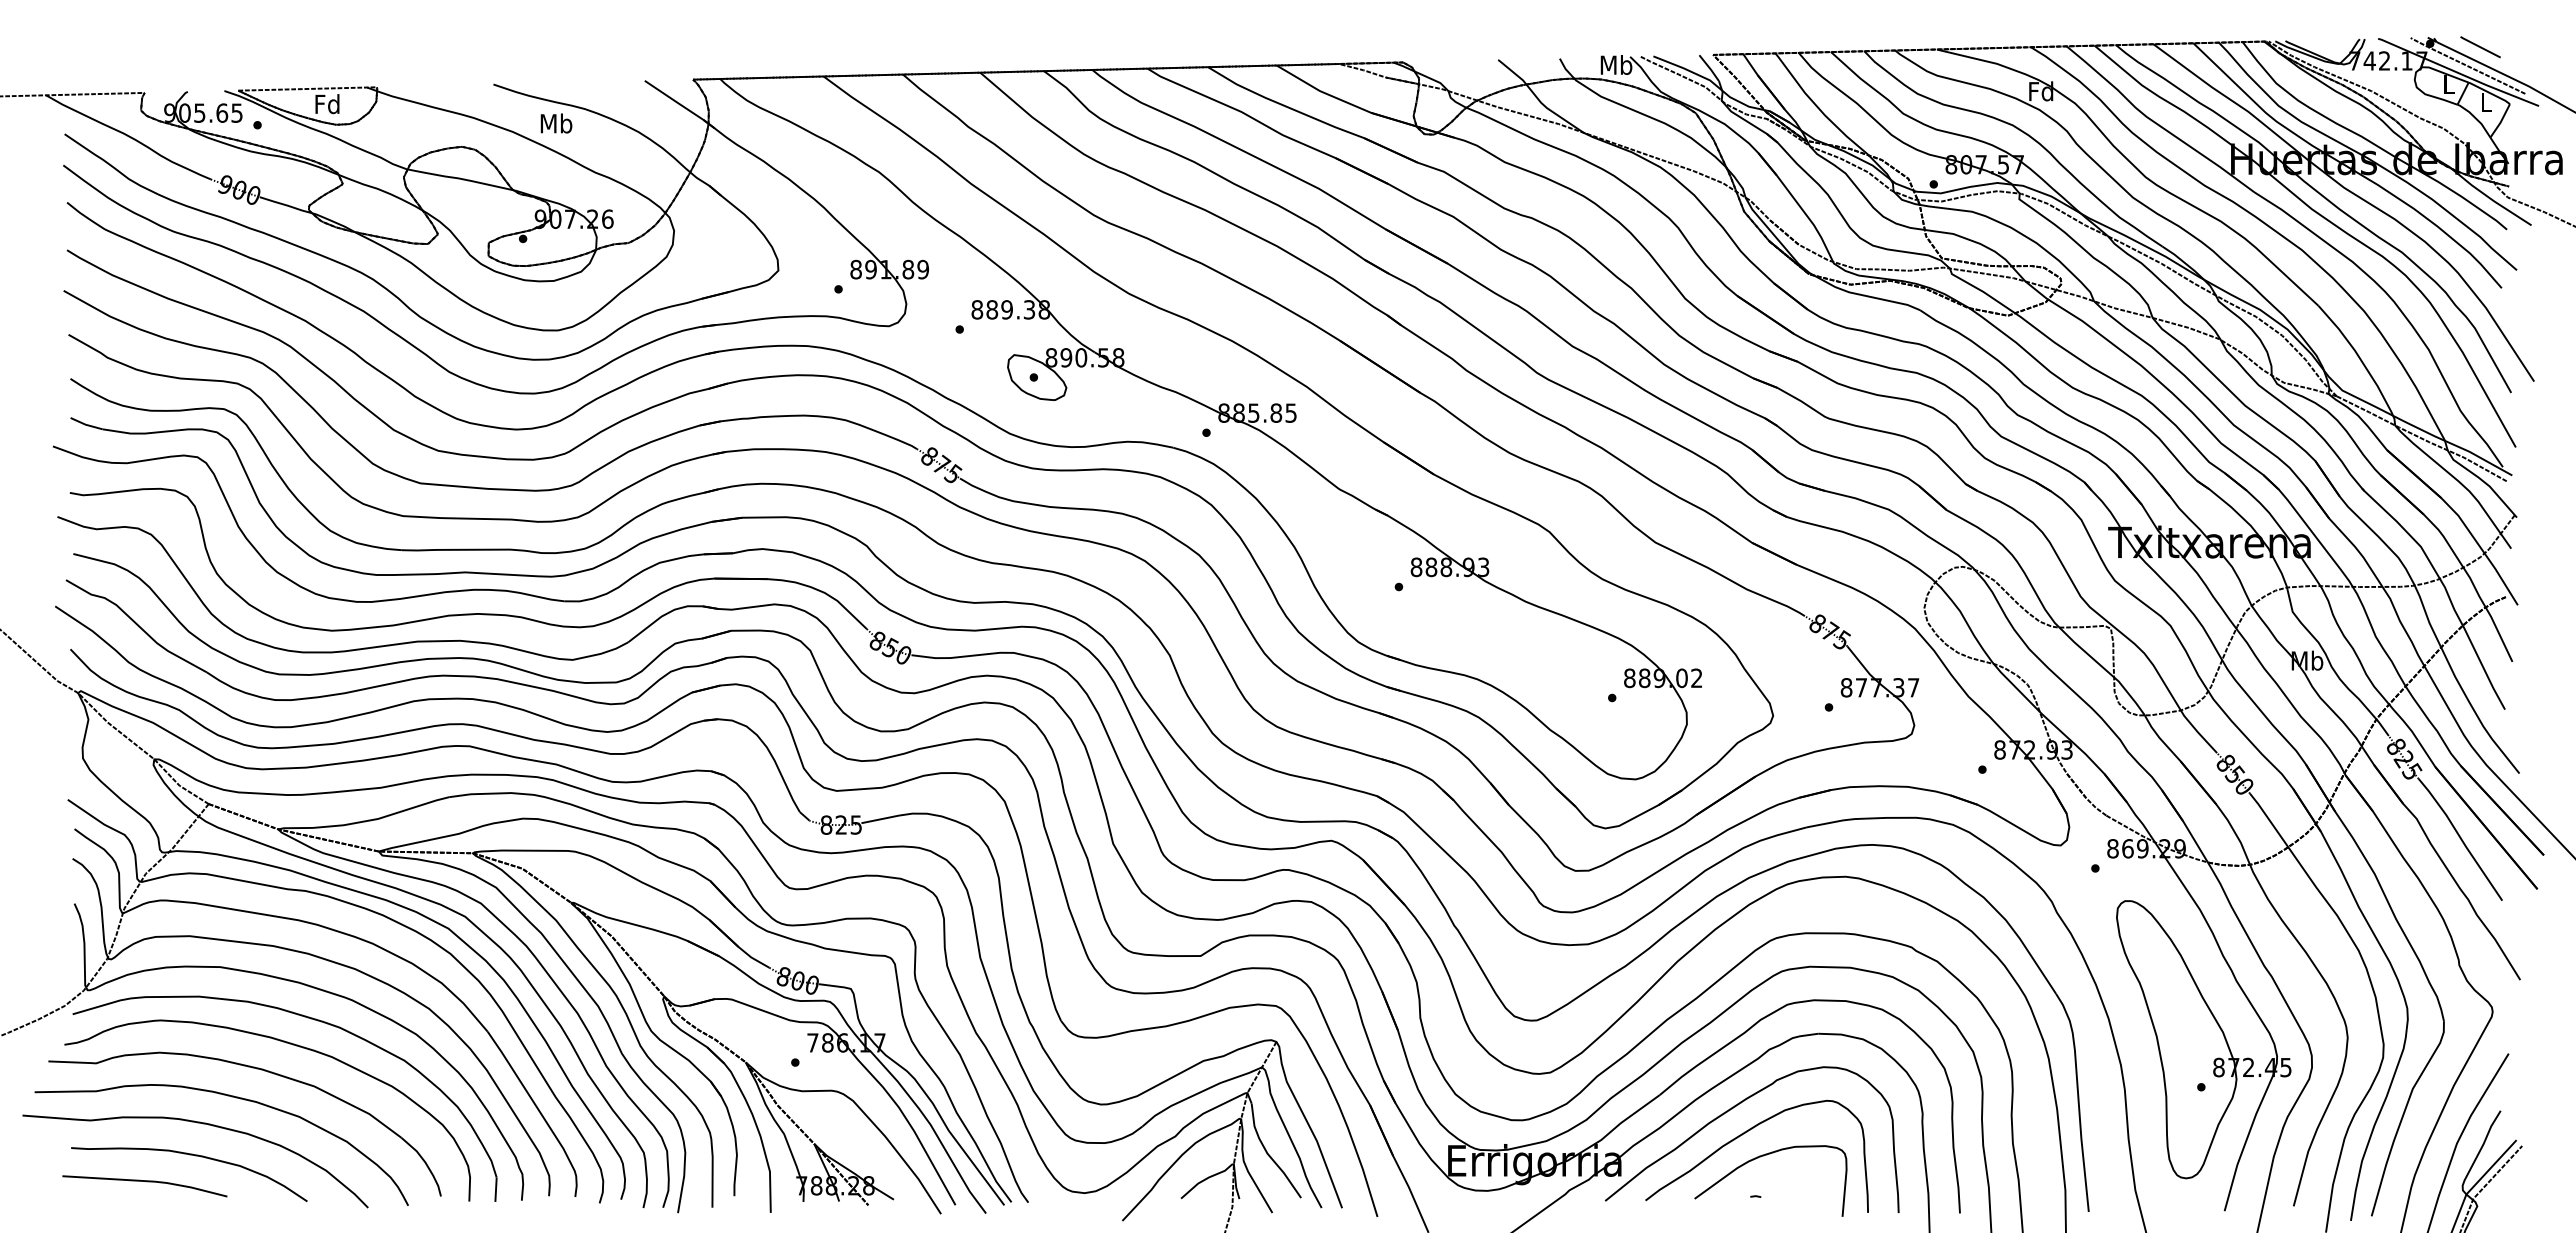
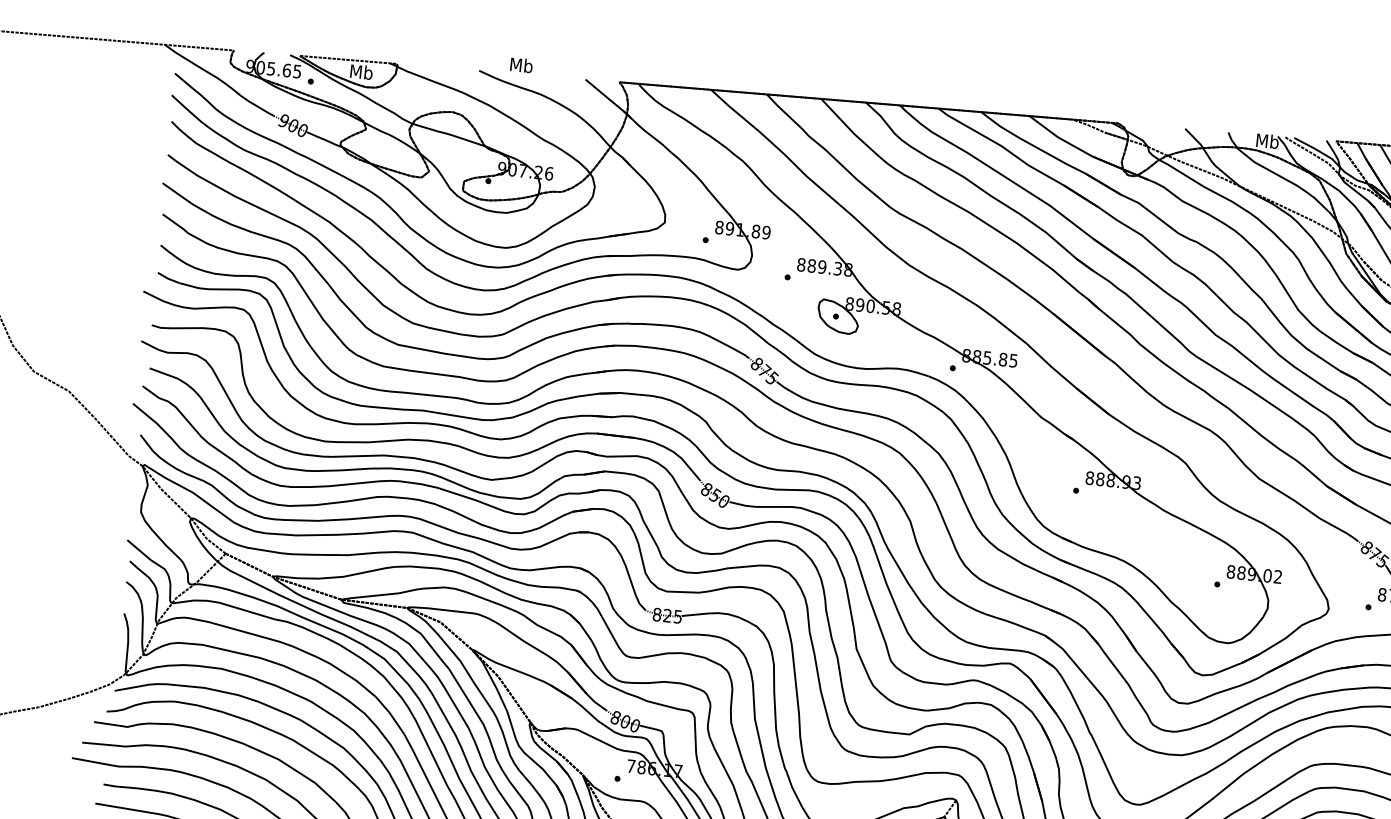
text: (327, 104) -> (361, 72), Fd -> Mb
text: (556, 123) -> (521, 65), moved

